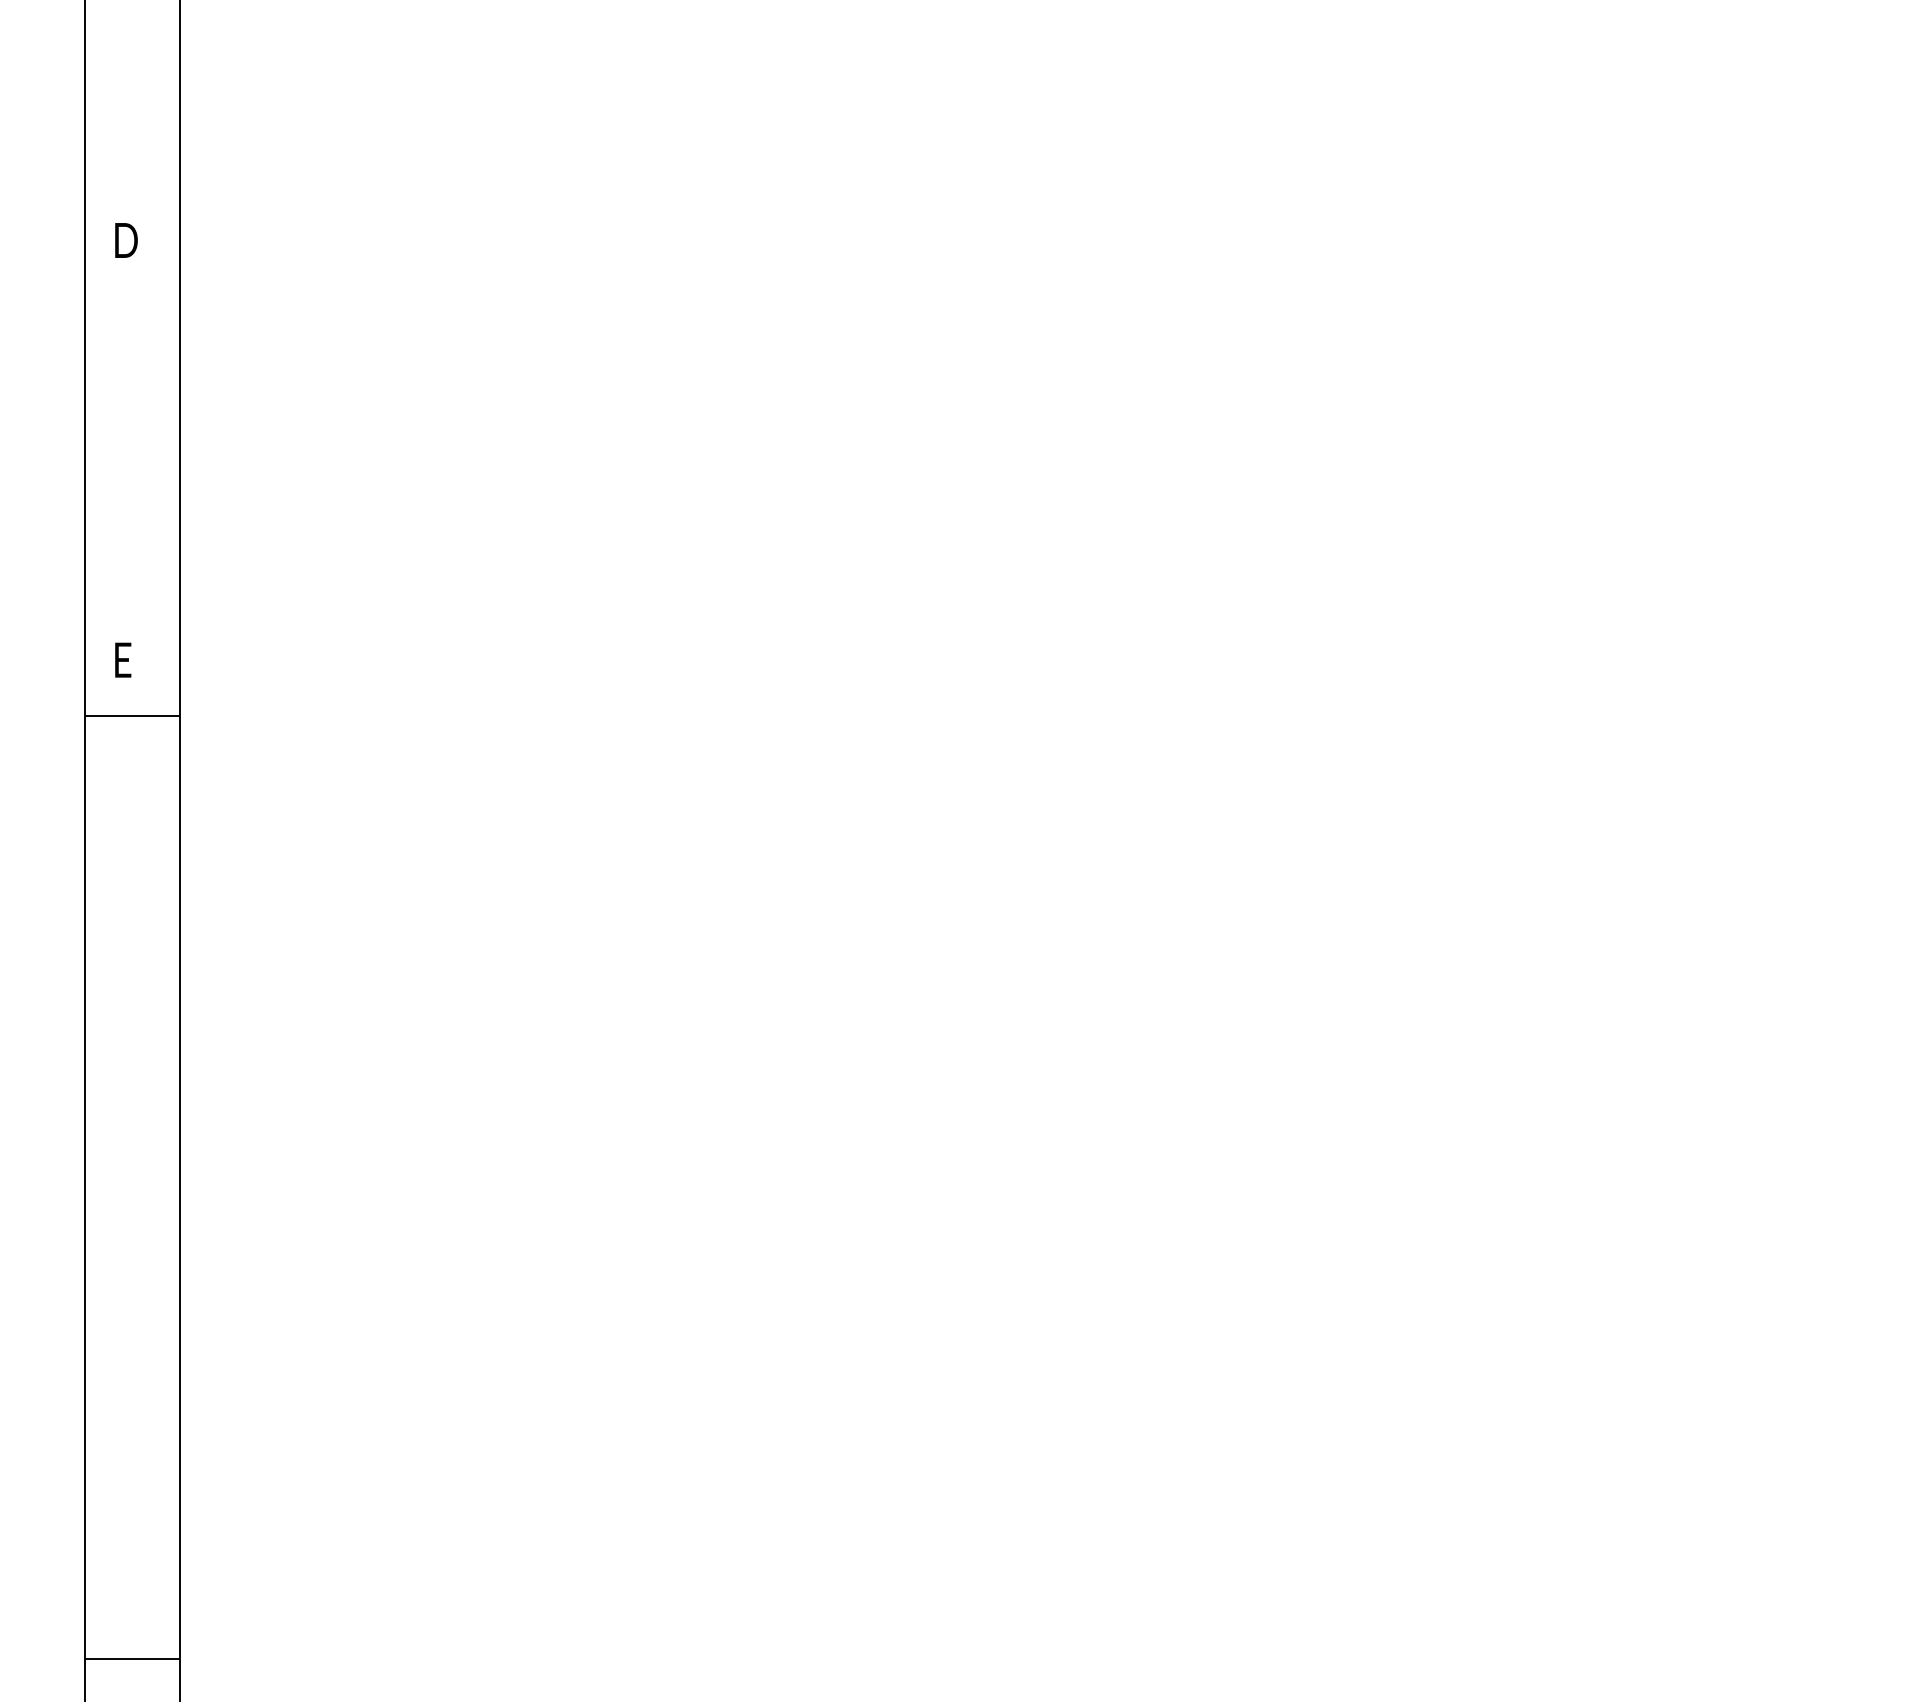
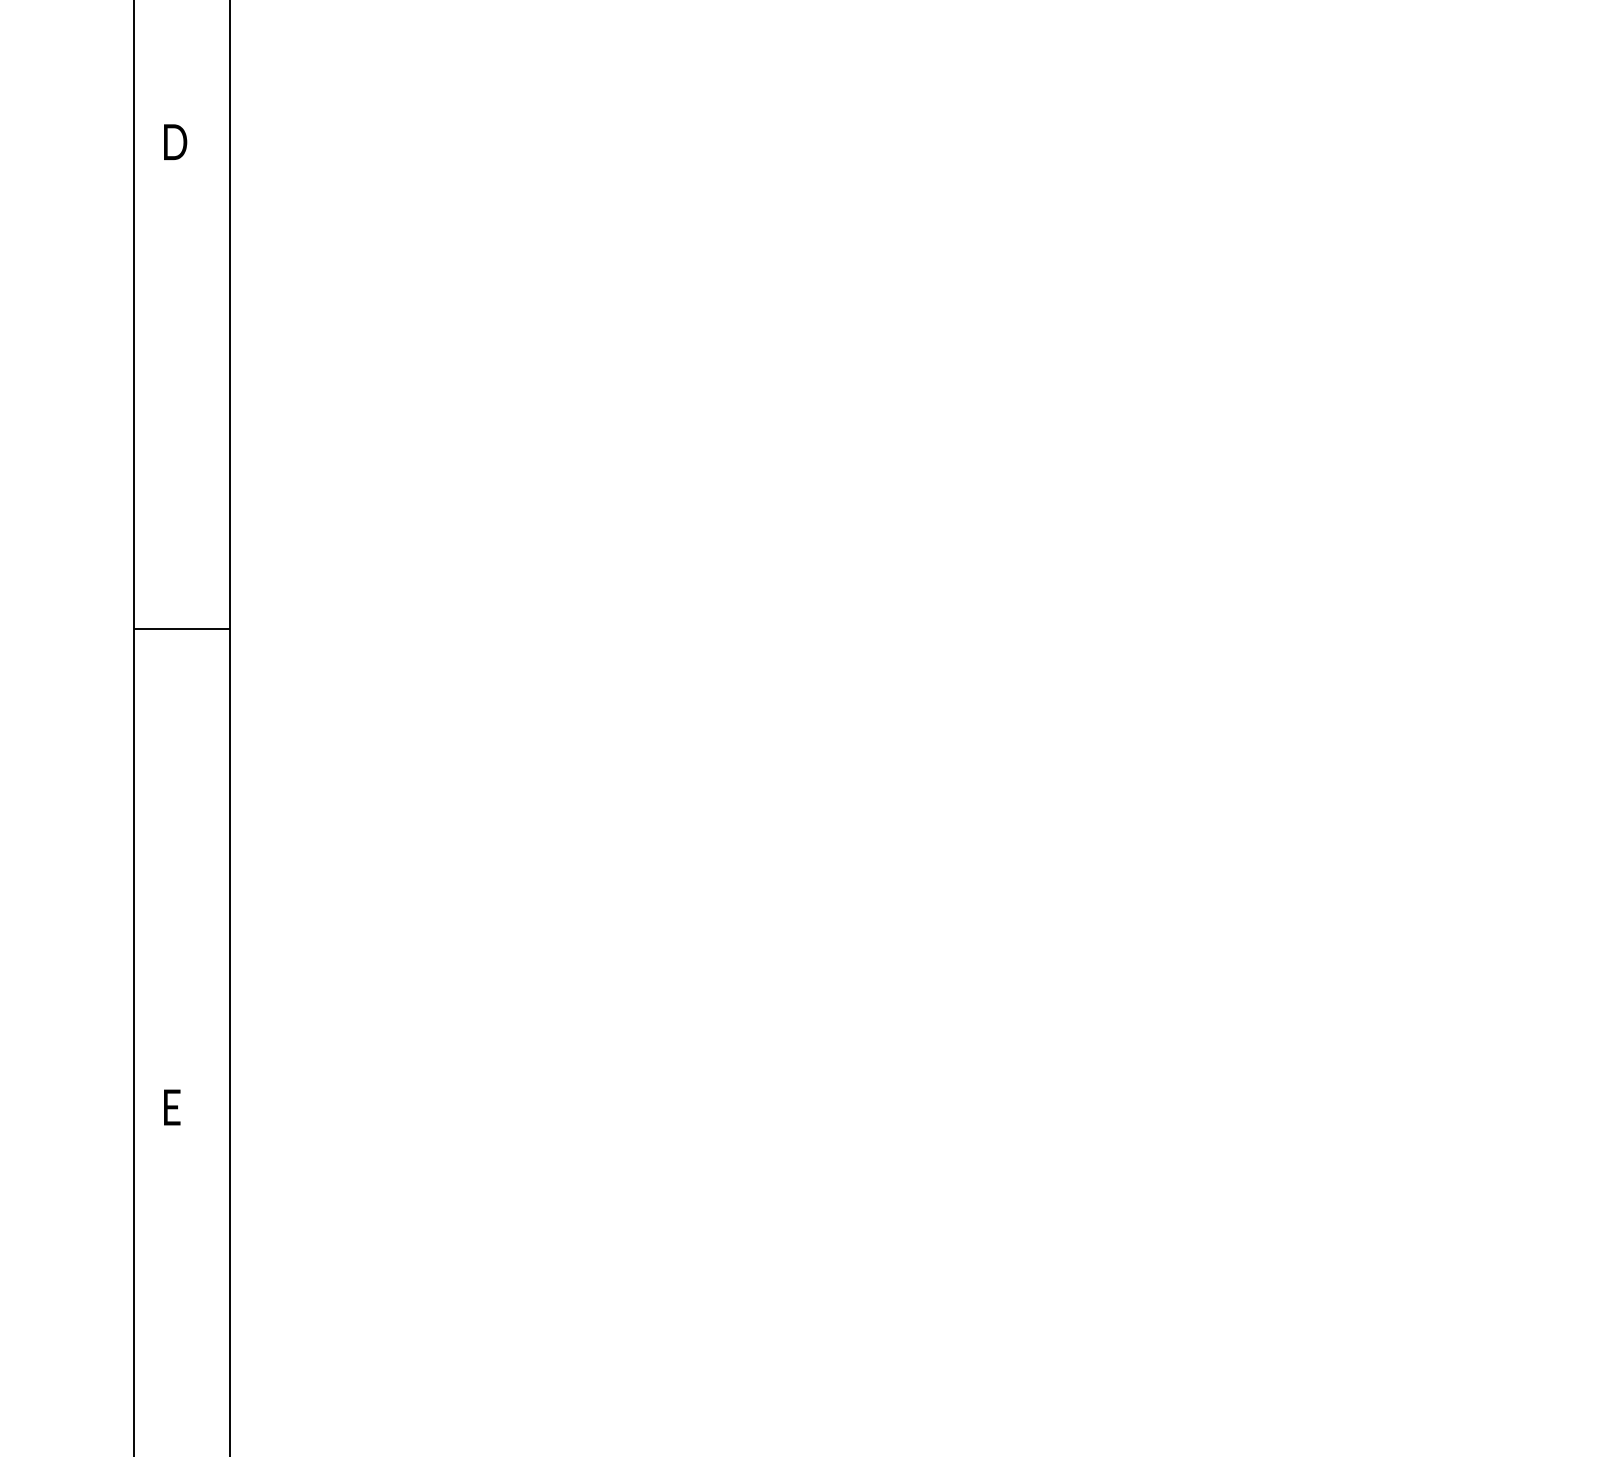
text: (123, 659) -> (172, 1106), moved

